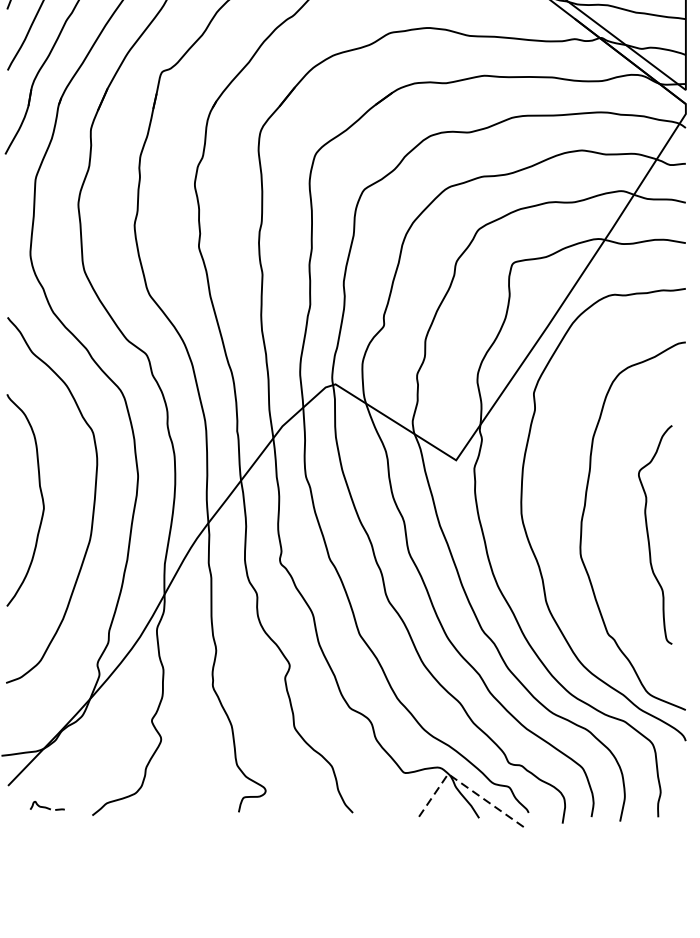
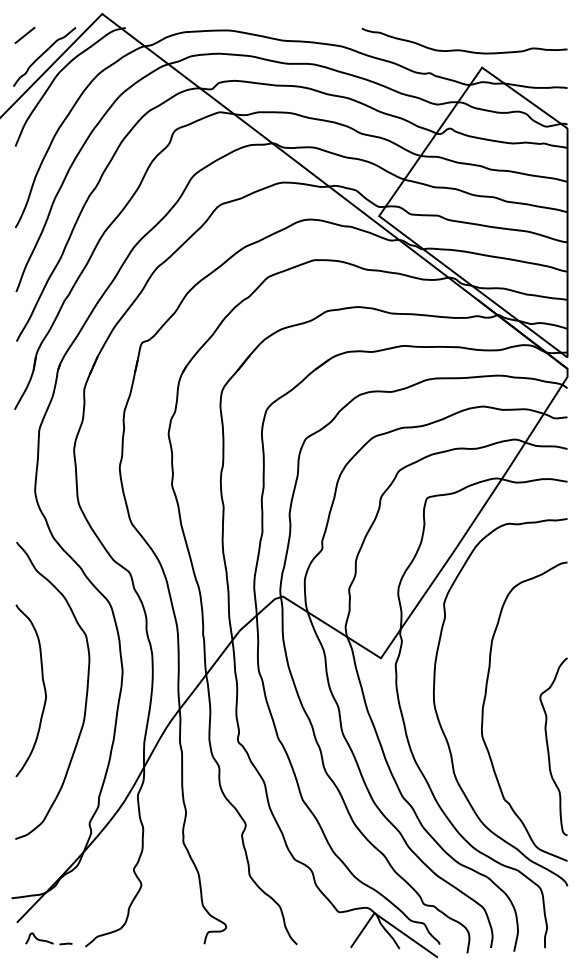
curve: (648, 534) -> (548, 746), moved
line: (465, 785) -> (388, 922), dashed -> solid
part: (46, 805) -> (48, 938), size x1.67

